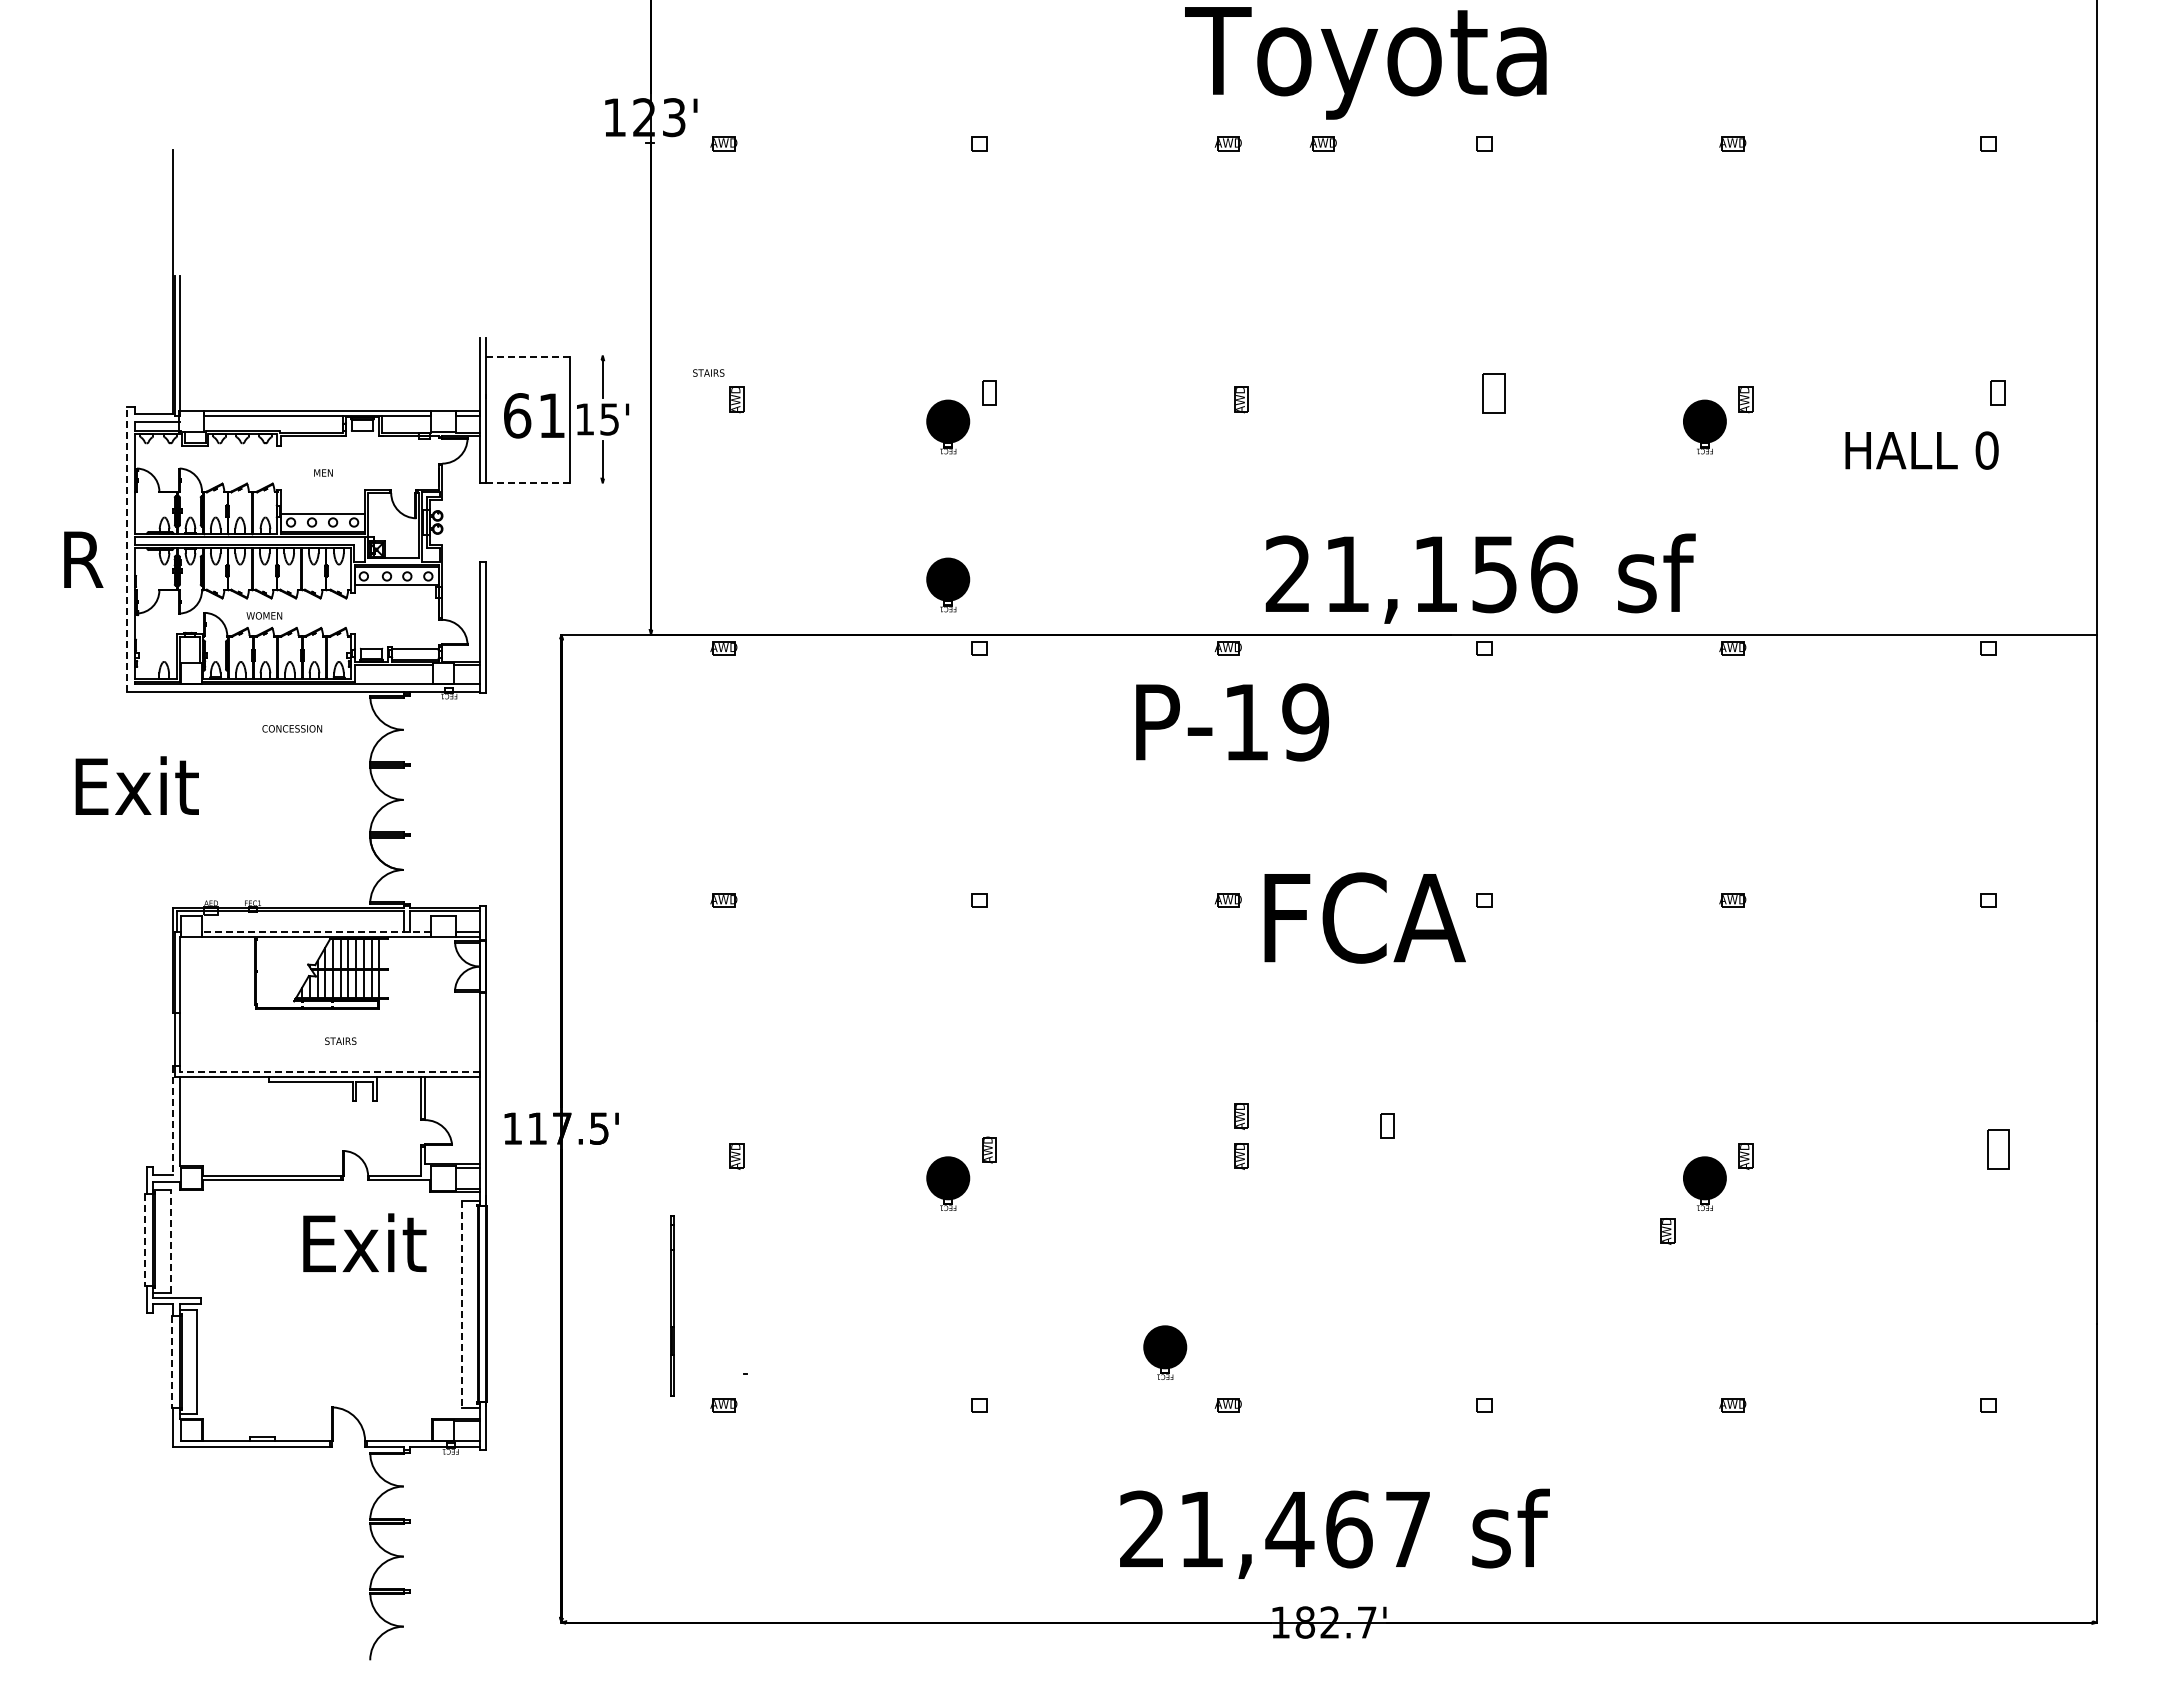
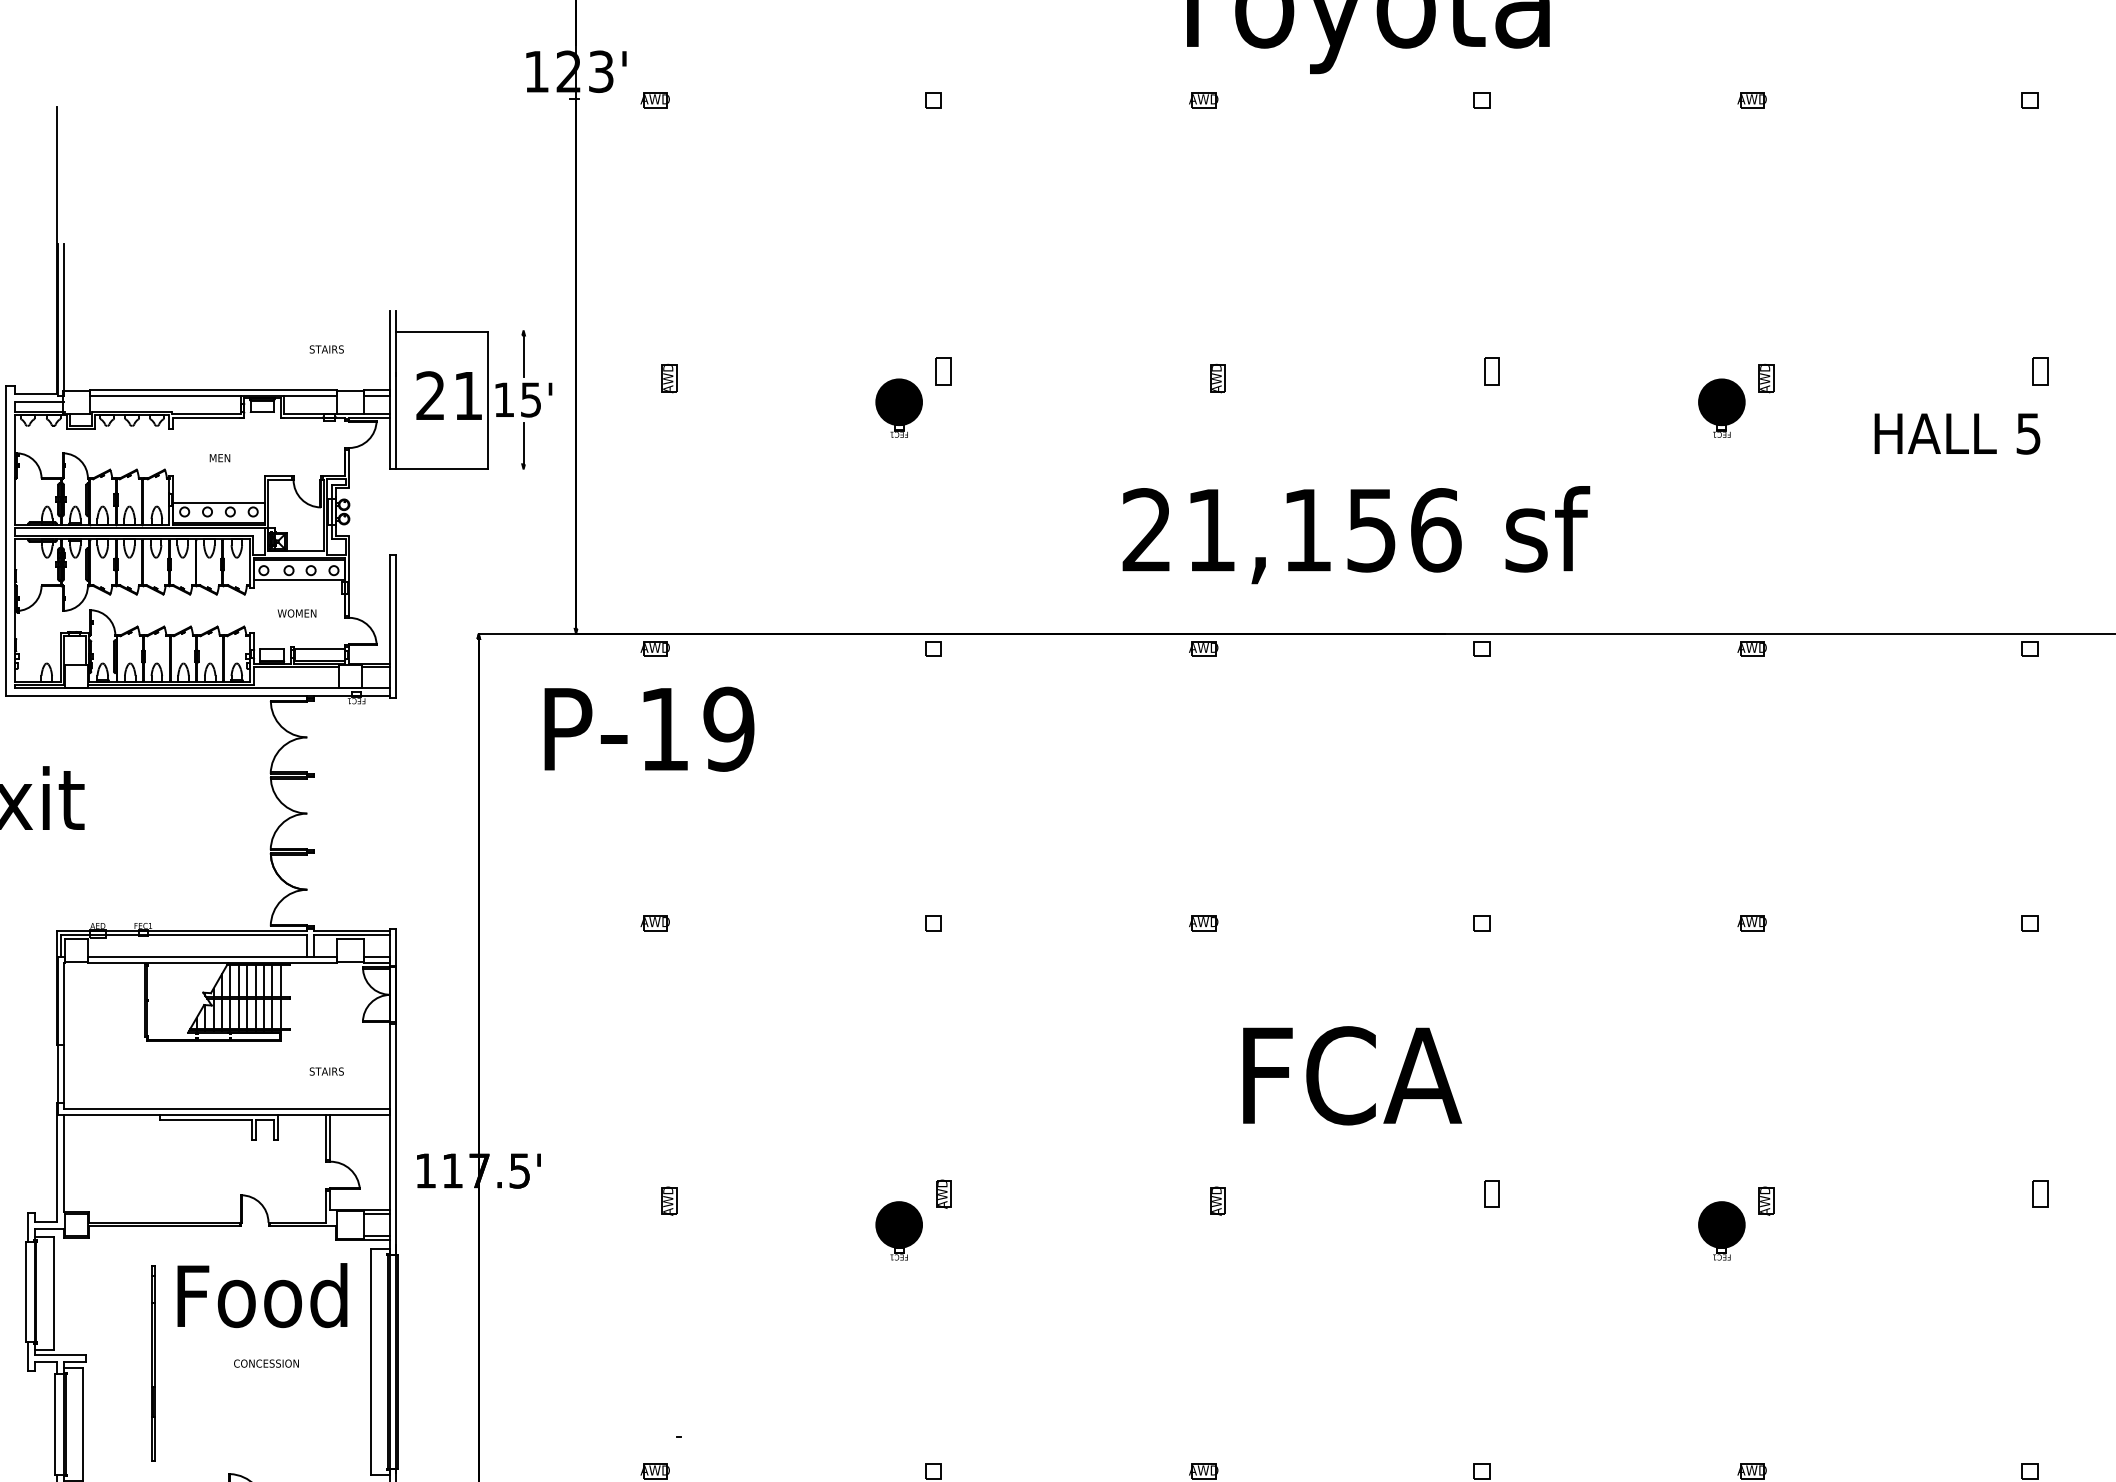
part: (1322, 143) -> (1306, 99), removed
line: (527, 357) -> (441, 332), dashed -> solid
text: (708, 372) -> (326, 348), moved
part: (1493, 392) -> (1492, 370), size x0.62
text: (517, 415) -> (430, 395), 61 -> 21
text: (1986, 450) -> (2027, 433), 0 -> 5
line: (527, 483) -> (441, 469), dashed -> solid
line: (127, 549) -> (6, 541), dashed -> solid
text: (1480, 578) -> (1356, 534), moved
part: (948, 584) -> (899, 579), removed
text: (264, 615) -> (297, 613), moved
text: (1232, 722) -> (649, 729), moved
text: (292, 728) -> (266, 1363), moved
text: (1364, 917) -> (1351, 1075), moved
line: (316, 931) -> (212, 956), dashed -> solid
text: (340, 1040) -> (326, 1070), moved
line: (329, 1072) -> (226, 1109), dashed -> solid
part: (1241, 1116) -> (1218, 1157), removed
line: (173, 1120) -> (56, 1162), dashed -> solid
part: (1387, 1125) -> (1492, 1193), moved
part: (1997, 1149) -> (2039, 1193), size x0.62
part: (1667, 1231) -> (1681, 1282), removed
line: (145, 1240) -> (26, 1292), dashed -> solid
line: (170, 1241) -> (53, 1293), dashed -> solid
text: (362, 1243) -> (262, 1295), Exit -> Food
line: (461, 1304) -> (370, 1362), dashed -> solid
line: (671, 1305) -> (152, 1363), moved
part: (1165, 1352) -> (1135, 1414), removed
line: (171, 1362) -> (54, 1425), dashed -> solid

